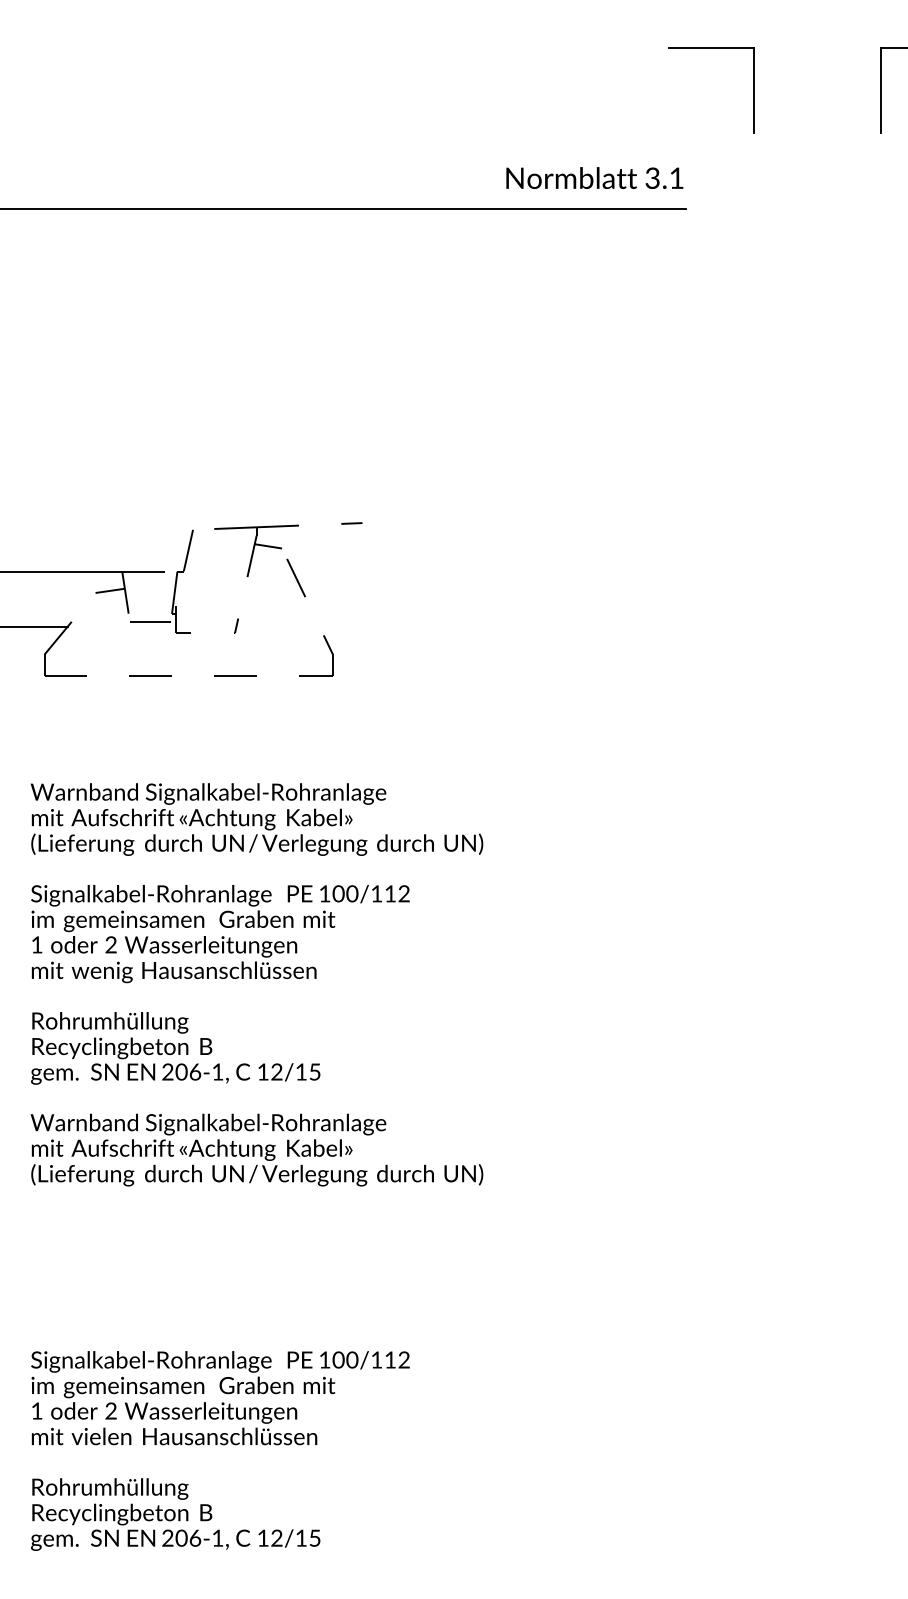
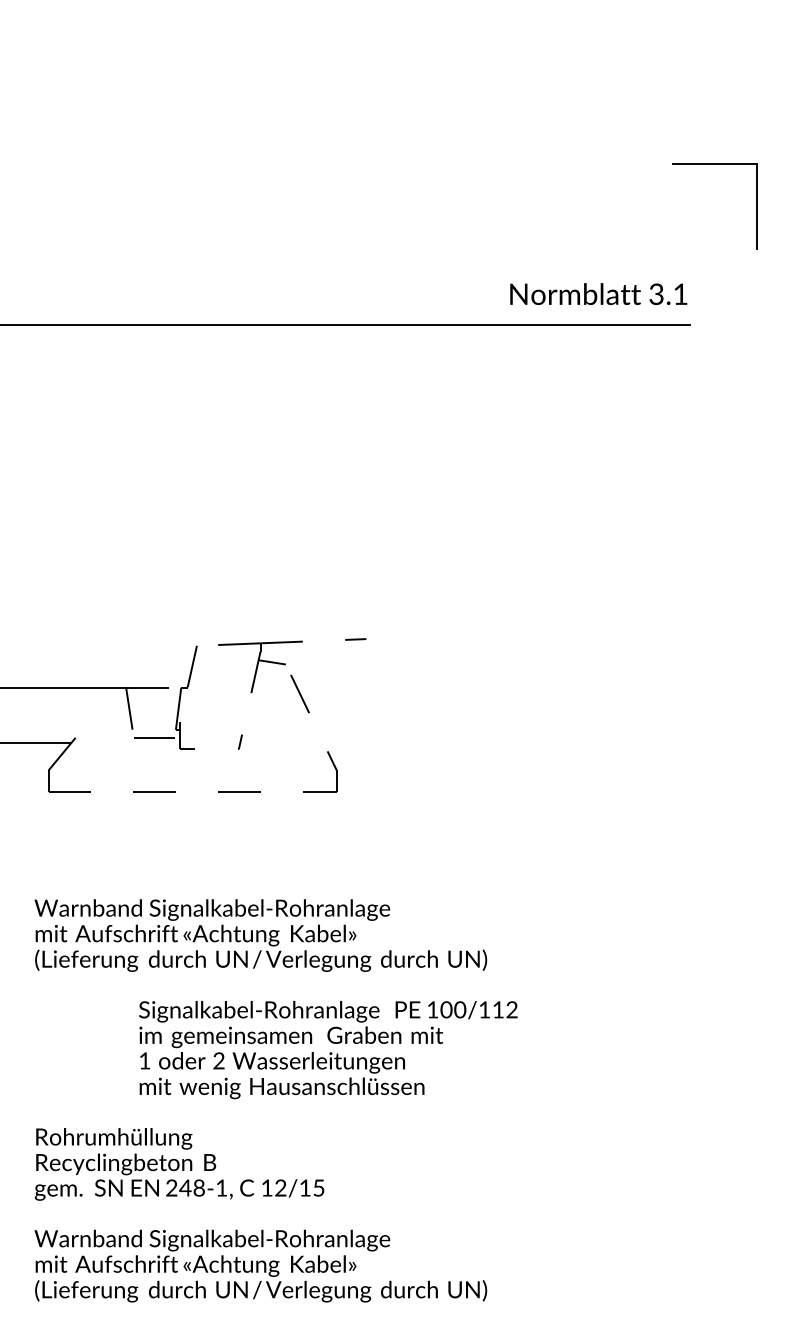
line: (109, 590) -> (113, 706), removed
text: (220, 934) -> (328, 1050), moved
text: (188, 1071) -> (192, 1187), 206-1, -> 248-1,

